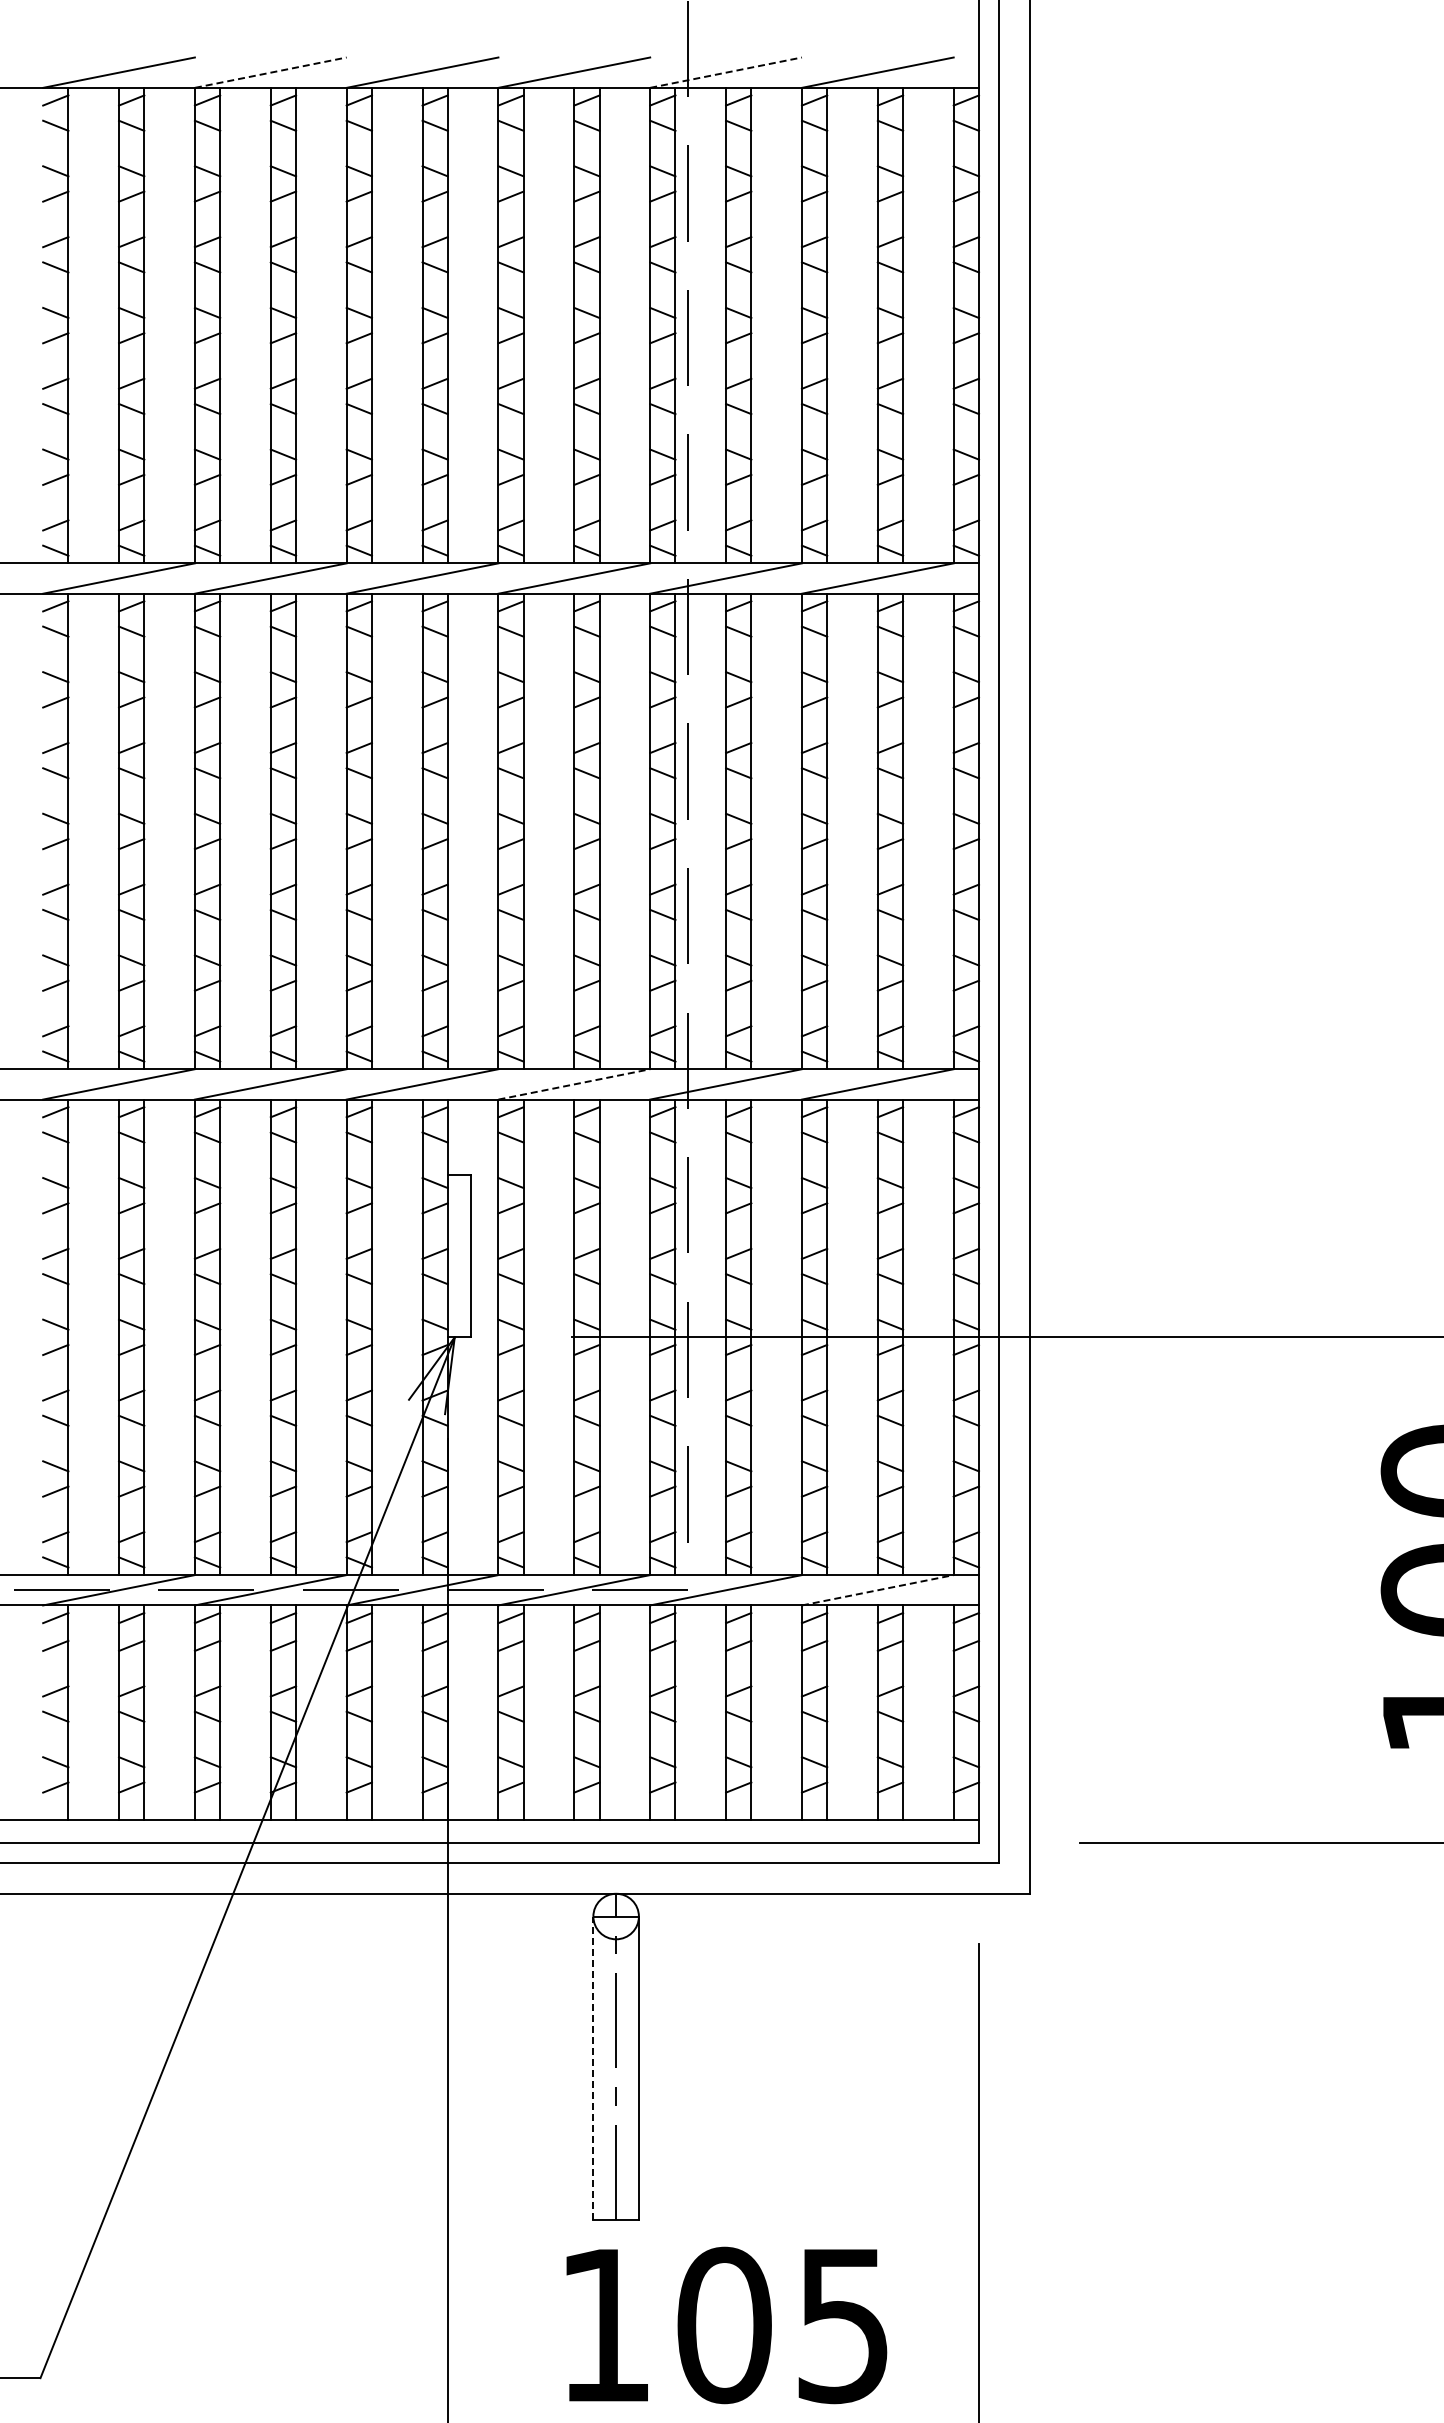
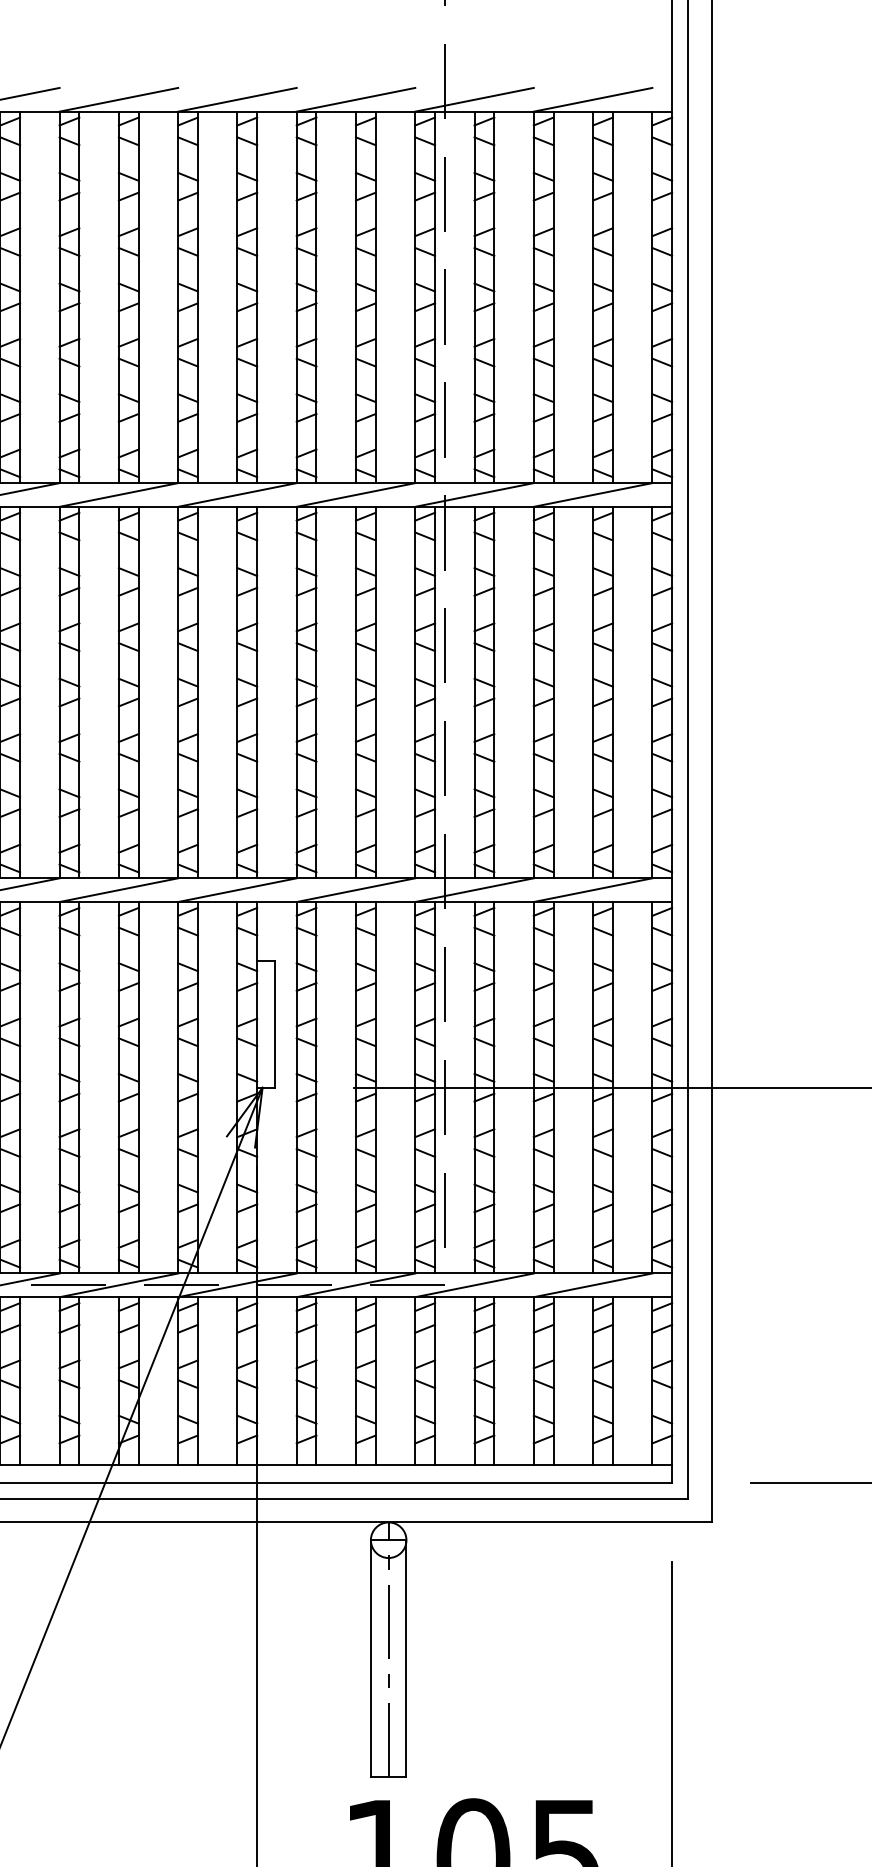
line: (271, 72) -> (119, 99), dashed -> solid
line: (726, 72) -> (474, 99), dashed -> solid
line: (574, 1084) -> (356, 890), dashed -> solid
line: (878, 1590) -> (593, 1285), dashed -> solid
line: (593, 2068) -> (370, 1658), dashed -> solid

